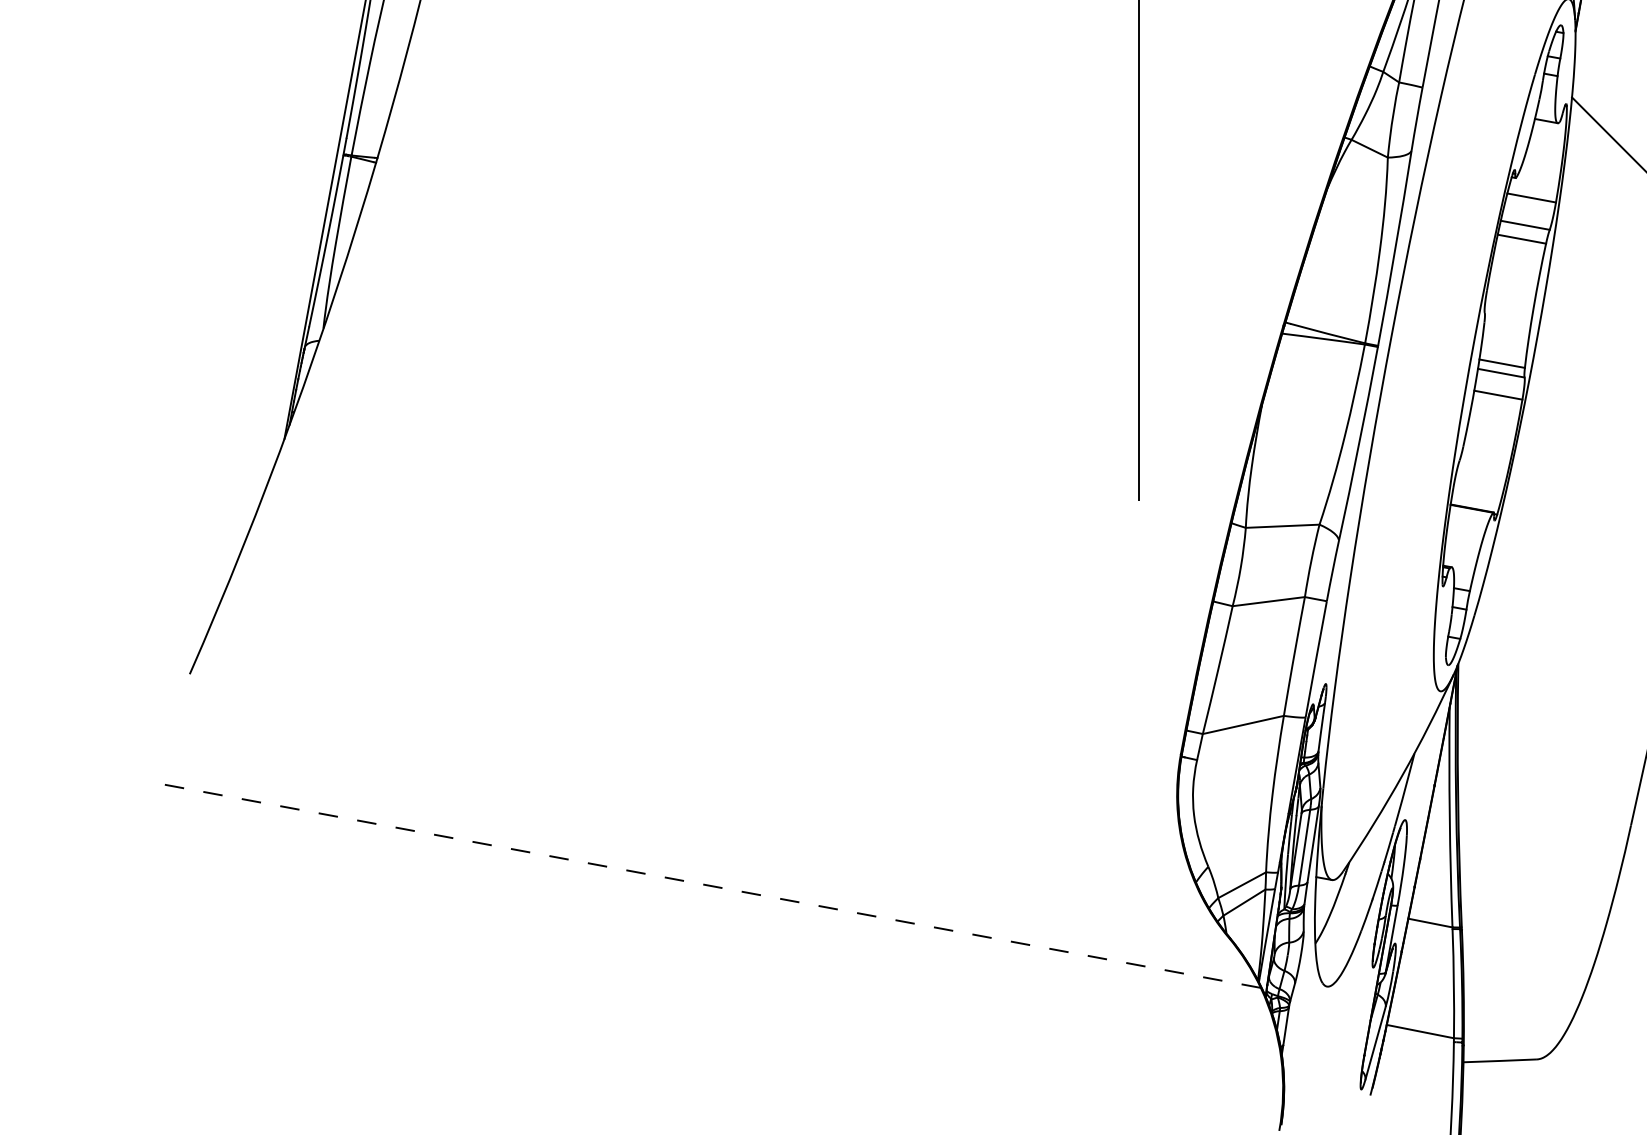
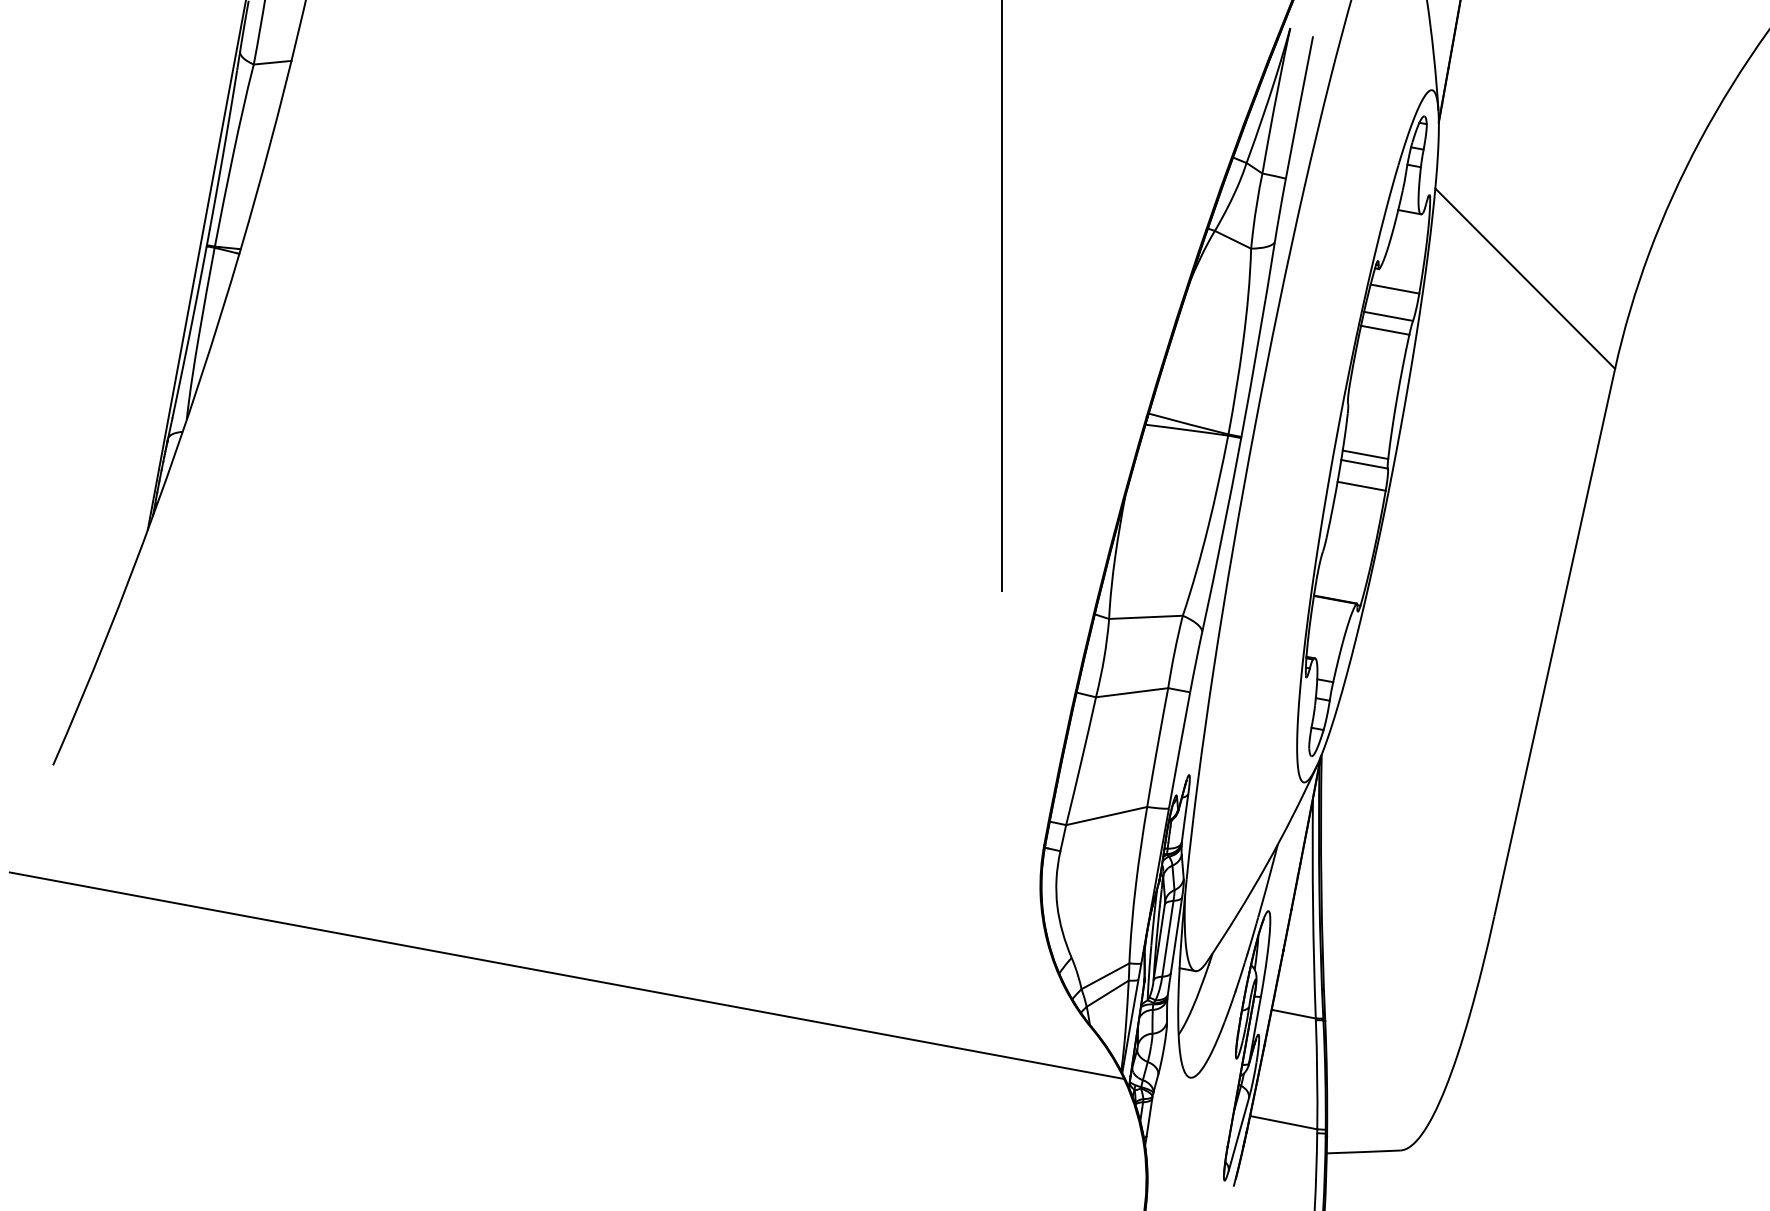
line: (703, 884) -> (566, 975), dashed -> solid

